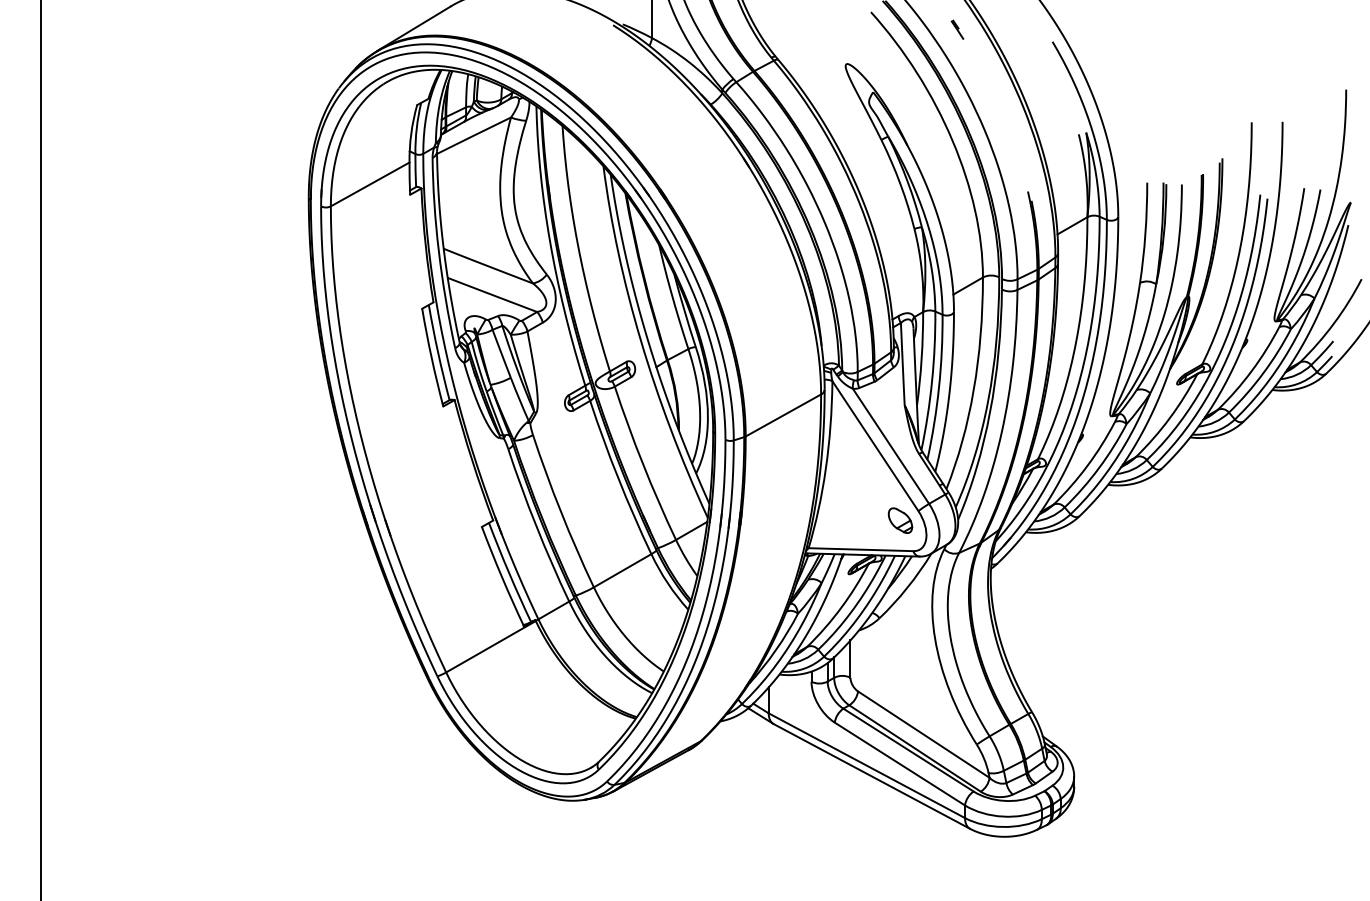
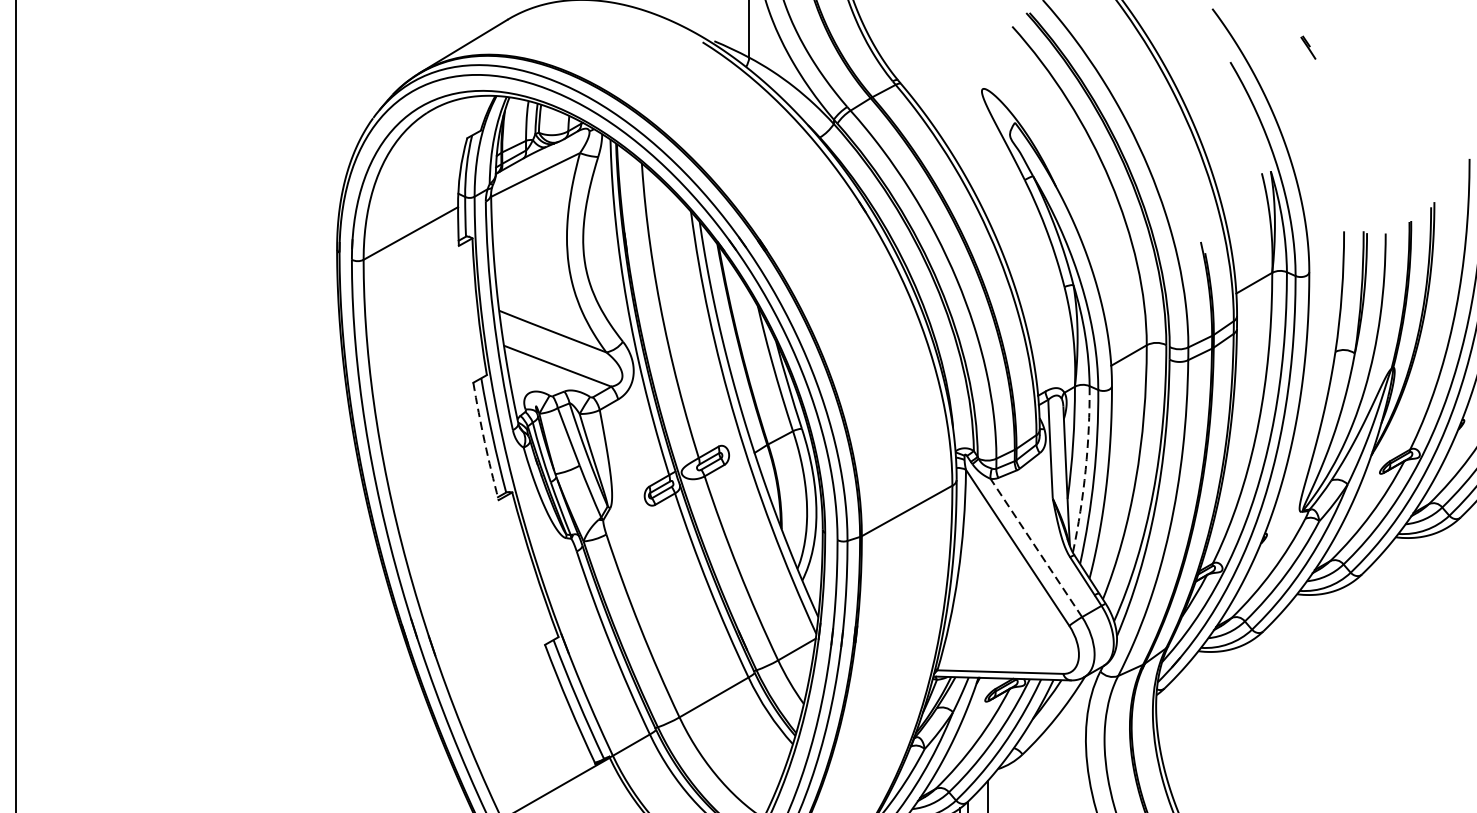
line: (957, 29) -> (1308, 47), moved
arc: (431, 357) -> (484, 441), solid -> dashed
arc: (932, 381) -> (1086, 470), solid -> dashed
line: (890, 445) -> (1035, 547), solid -> dashed
part: (900, 520) -> (1047, 637), removed

